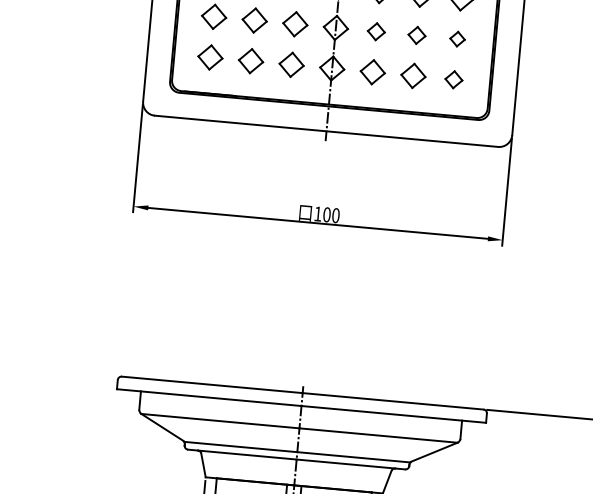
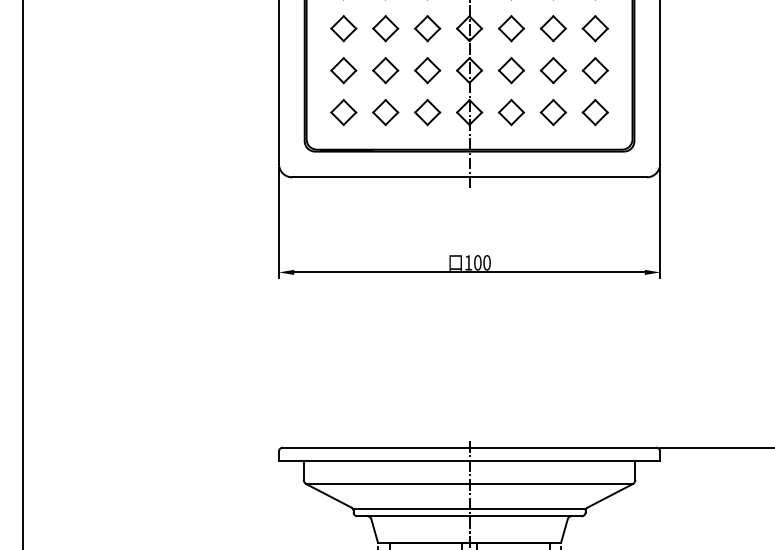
part: (375, 31) -> (510, 70), size x1.43
part: (416, 35) -> (552, 70), size x1.43
part: (456, 38) -> (594, 70), size x1.67
part: (453, 79) -> (594, 112), size x1.43

